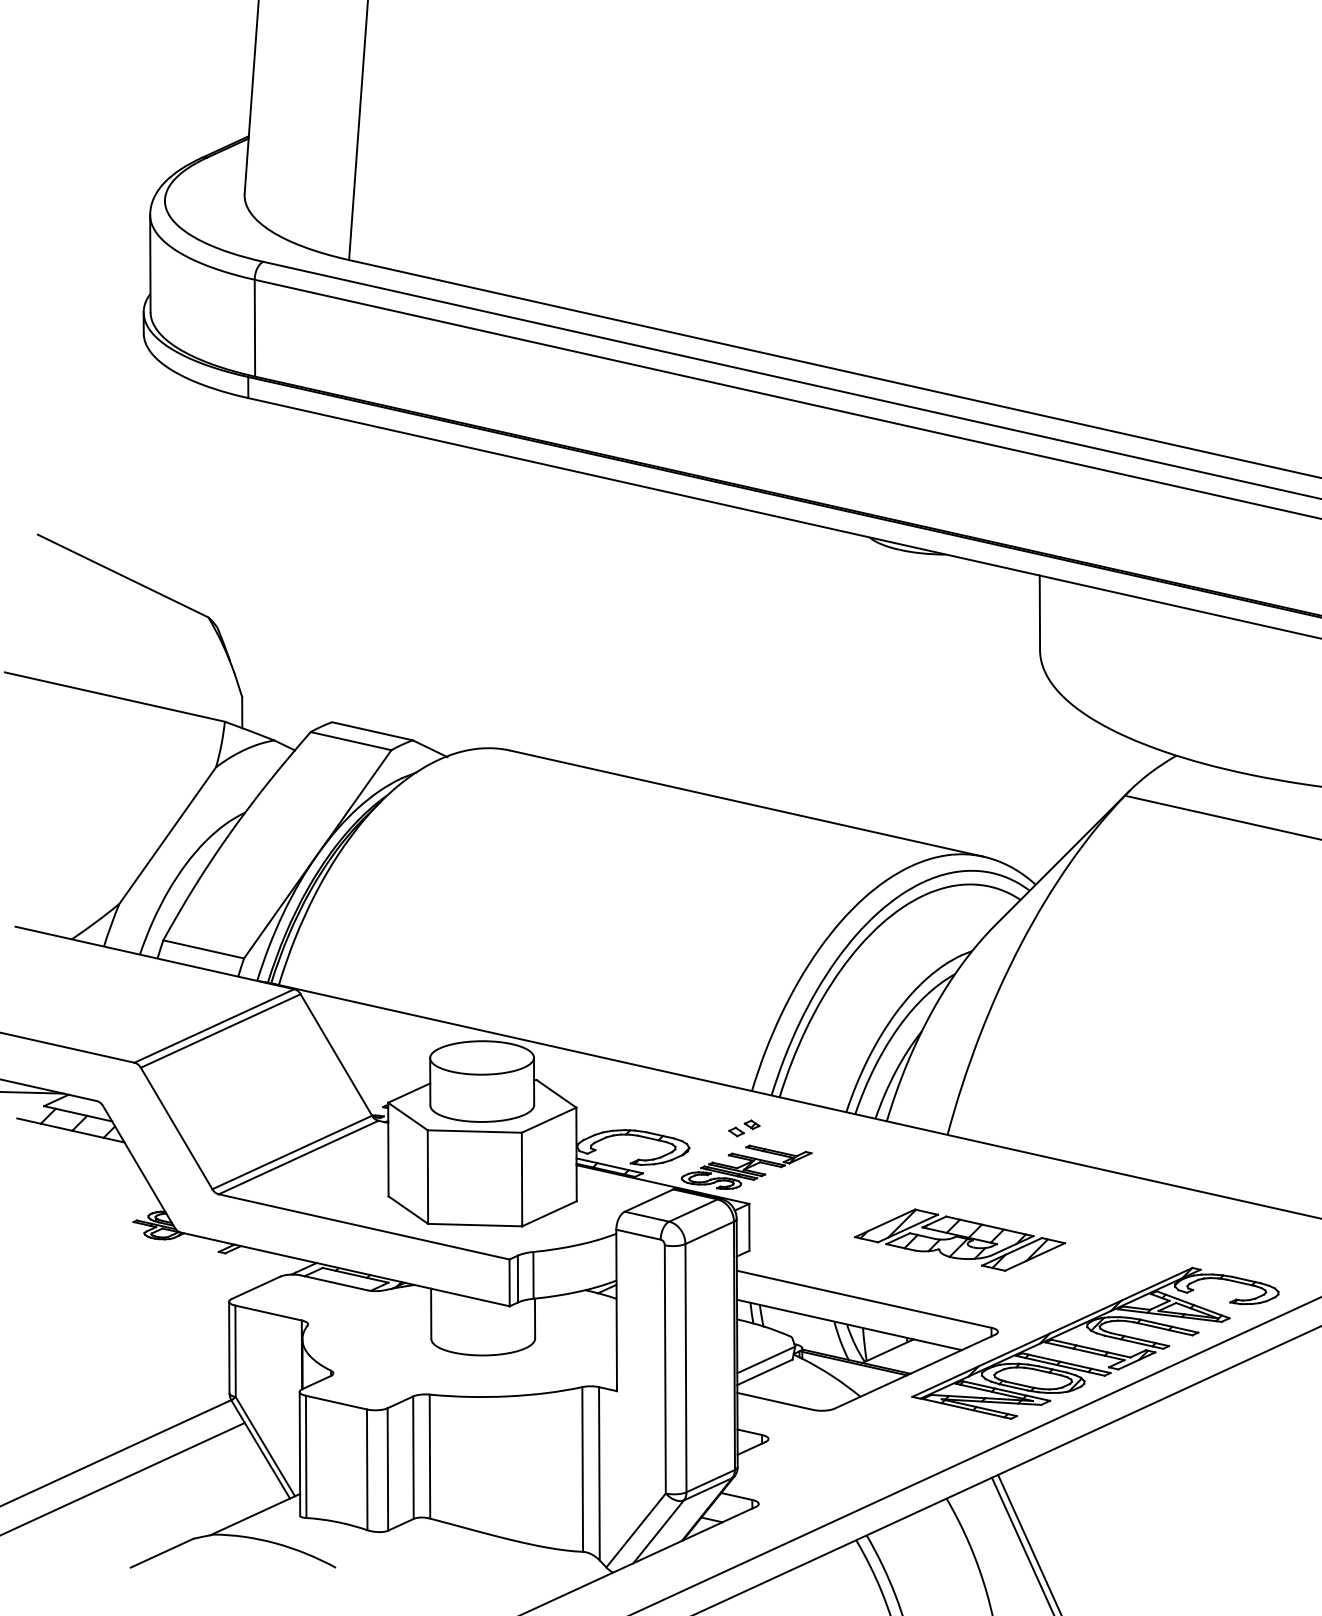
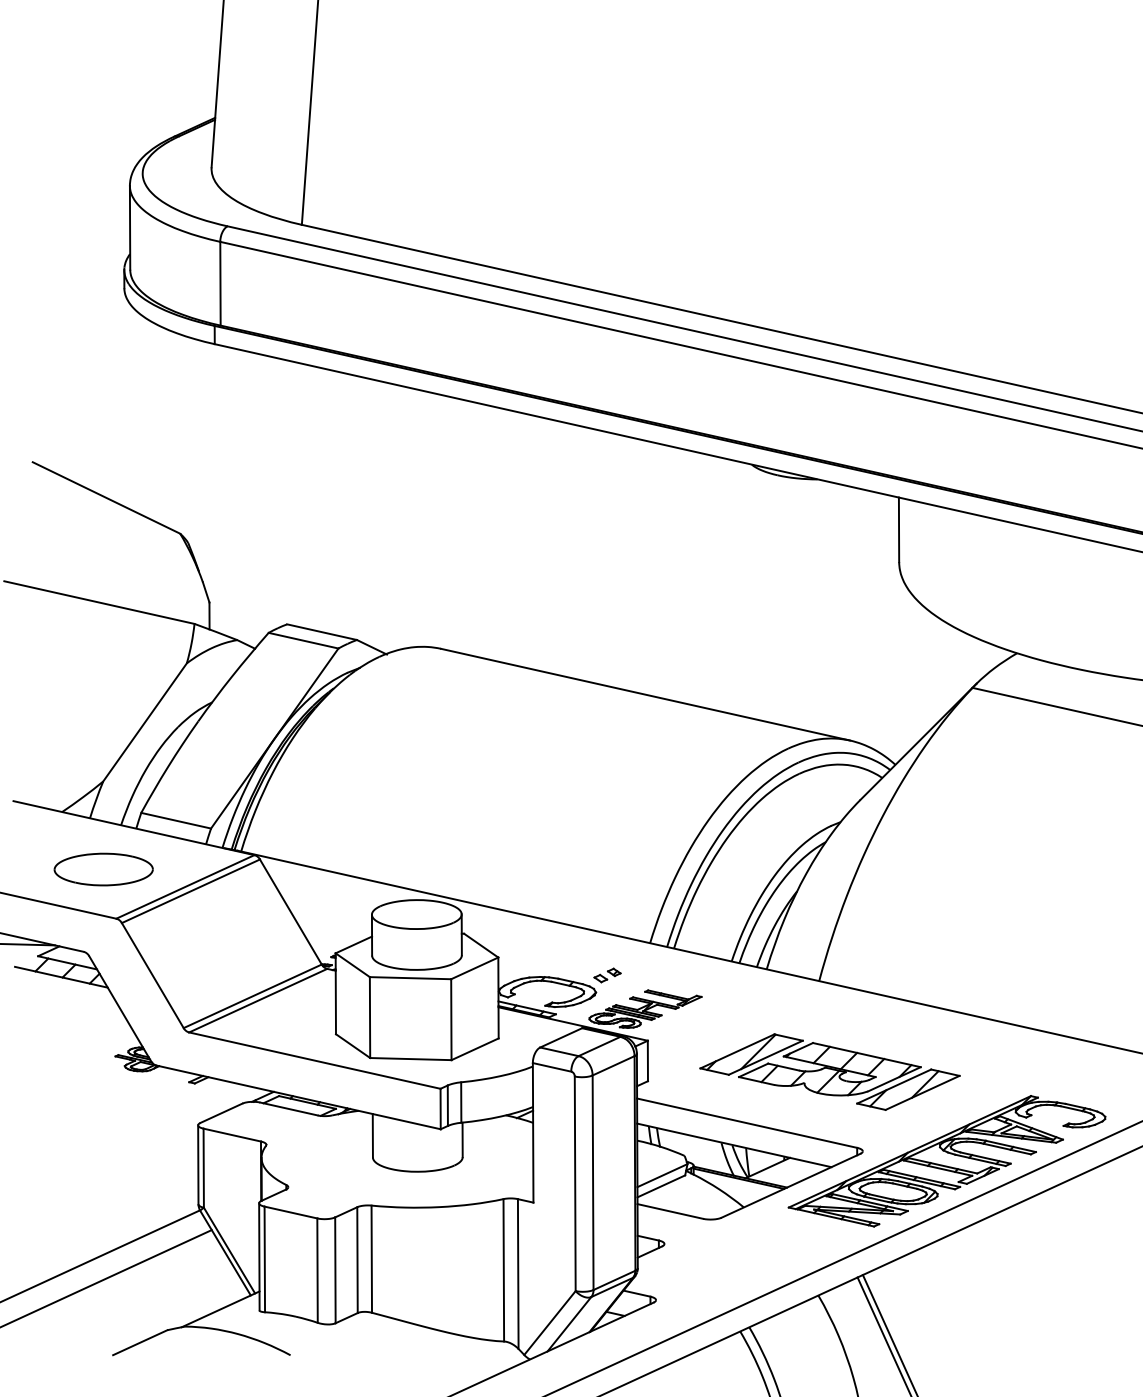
part: (119, 1005) -> (103, 869), added
part: (744, 1128) -> (607, 975), moved
part: (959, 1239) -> (829, 1071), size x1.43

